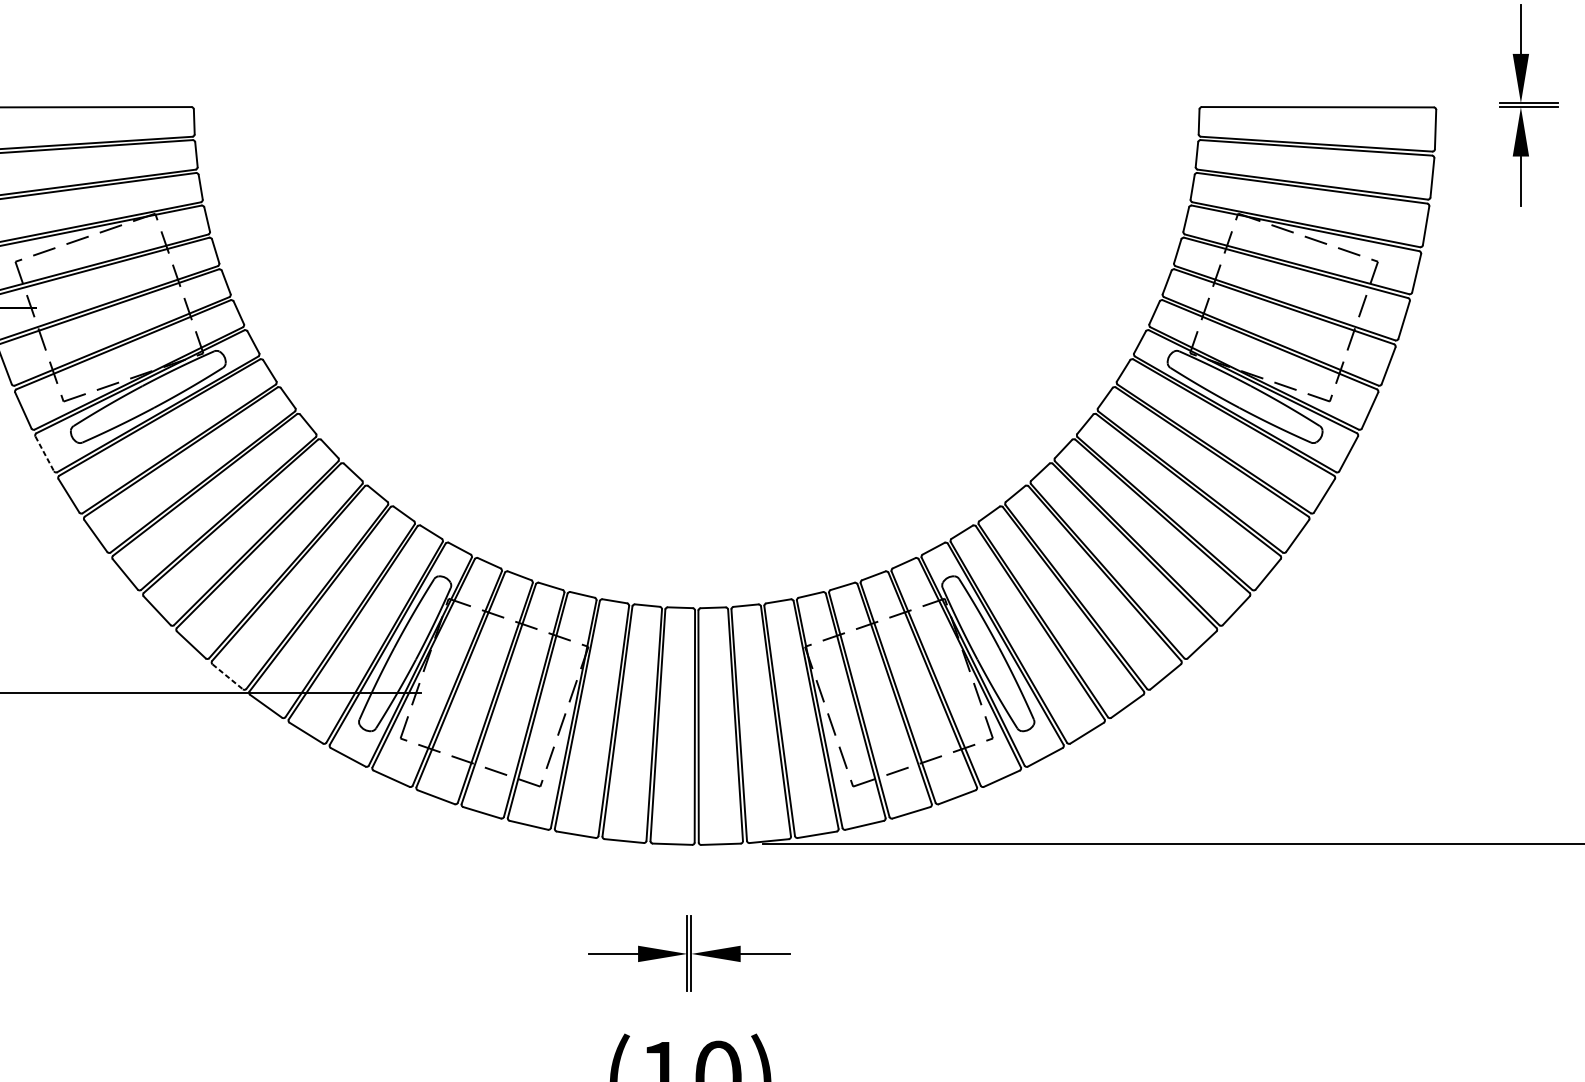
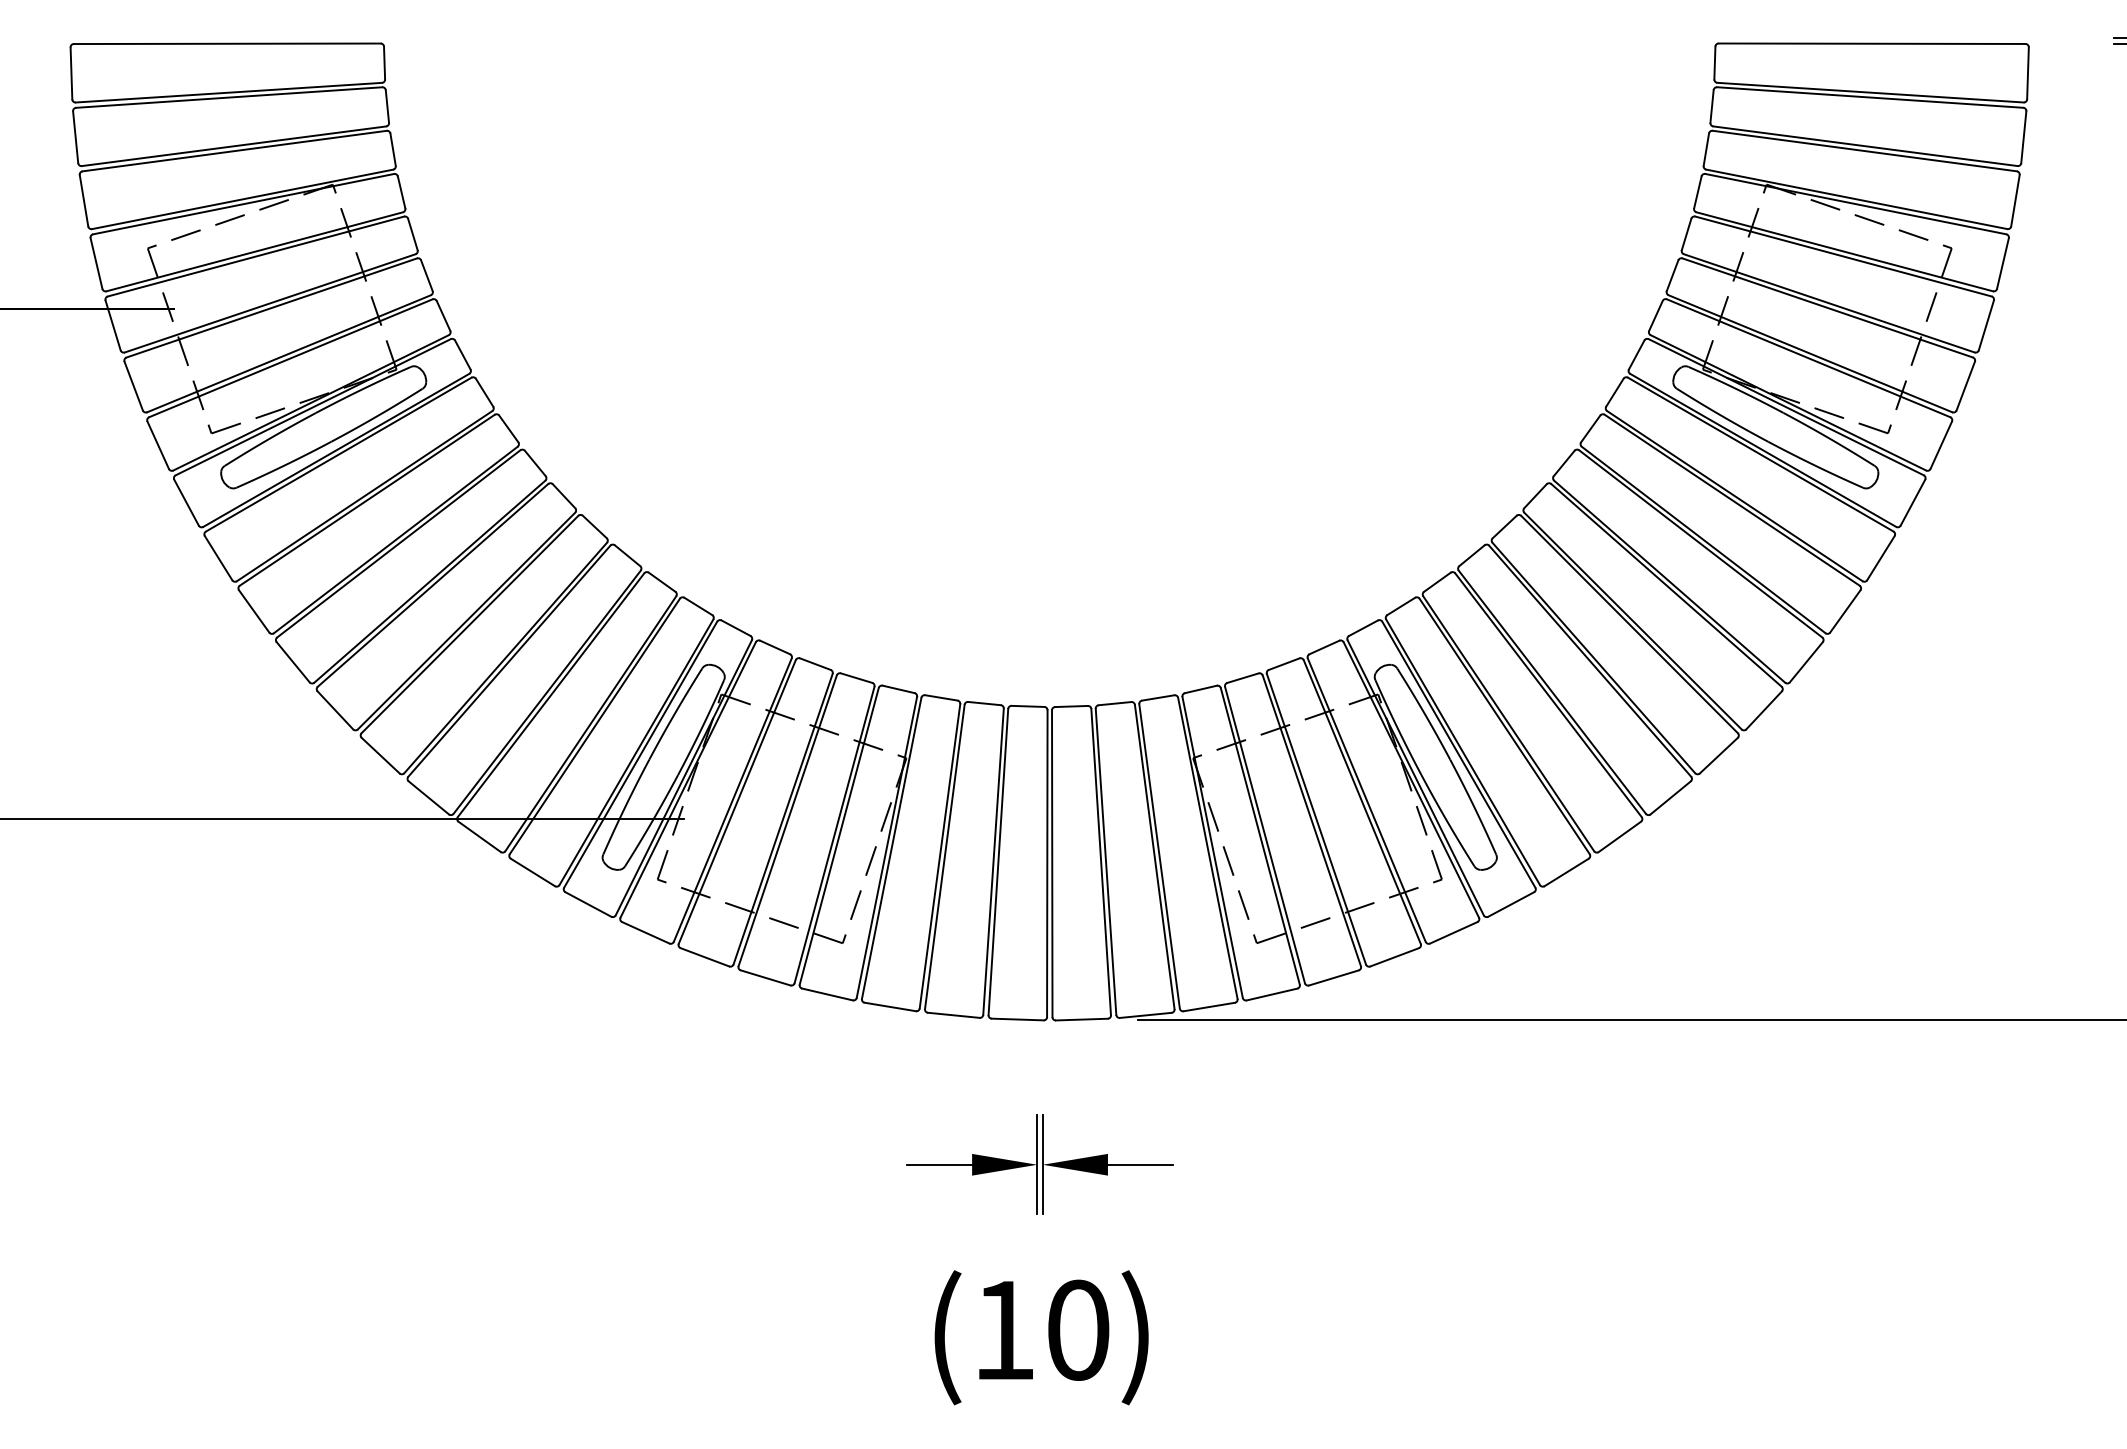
line: (44, 454) -> (186, 503), dashed -> solid
line: (228, 677) -> (429, 798), dashed -> solid

